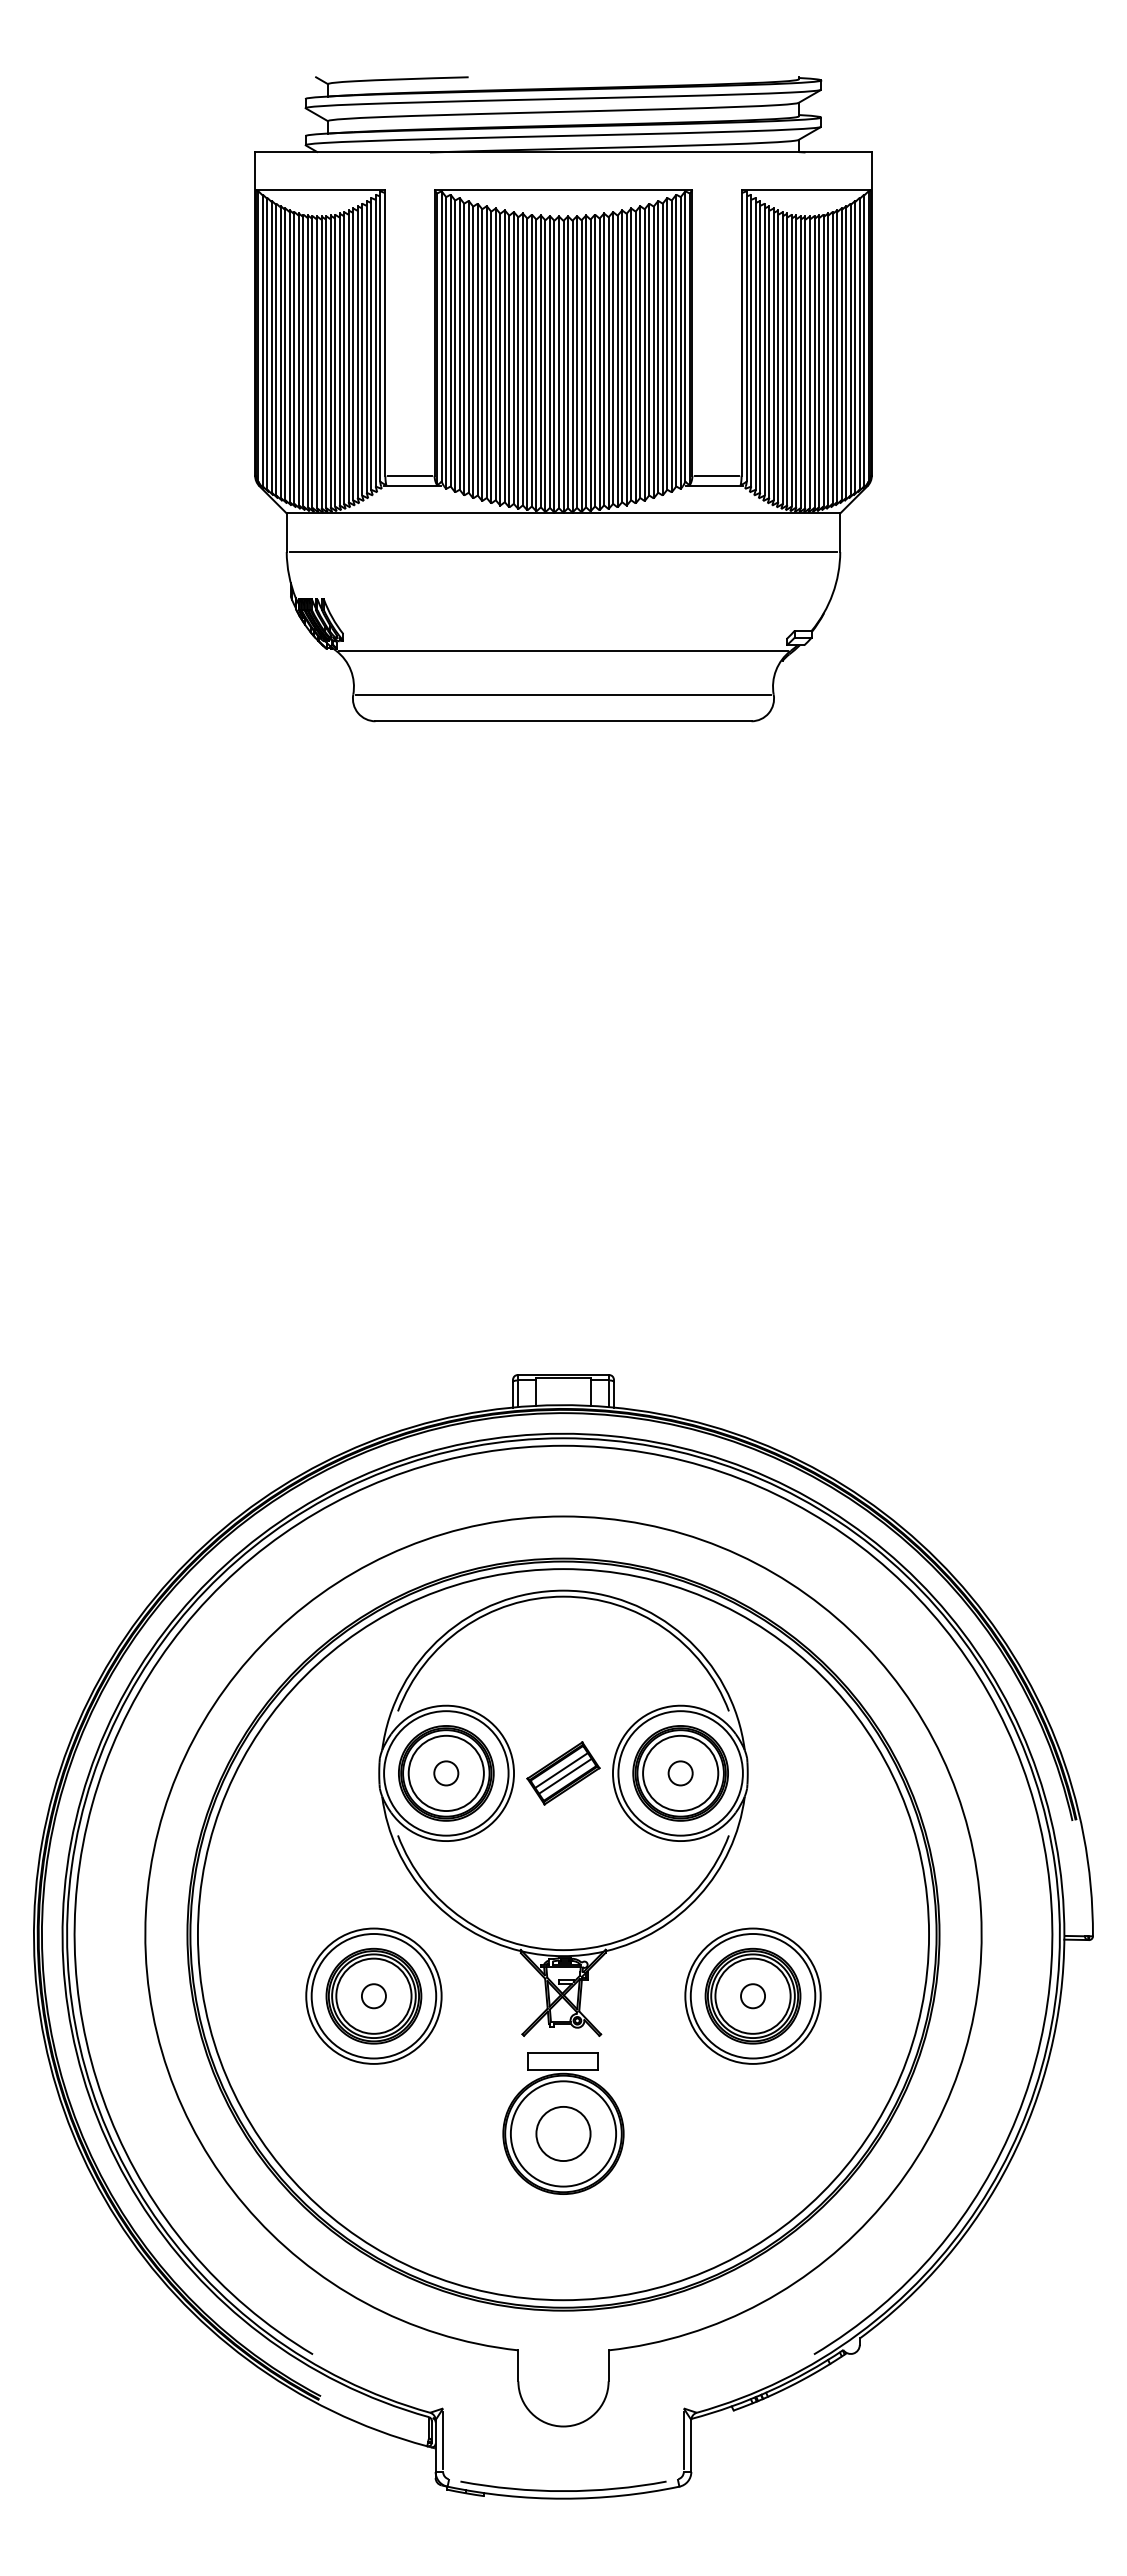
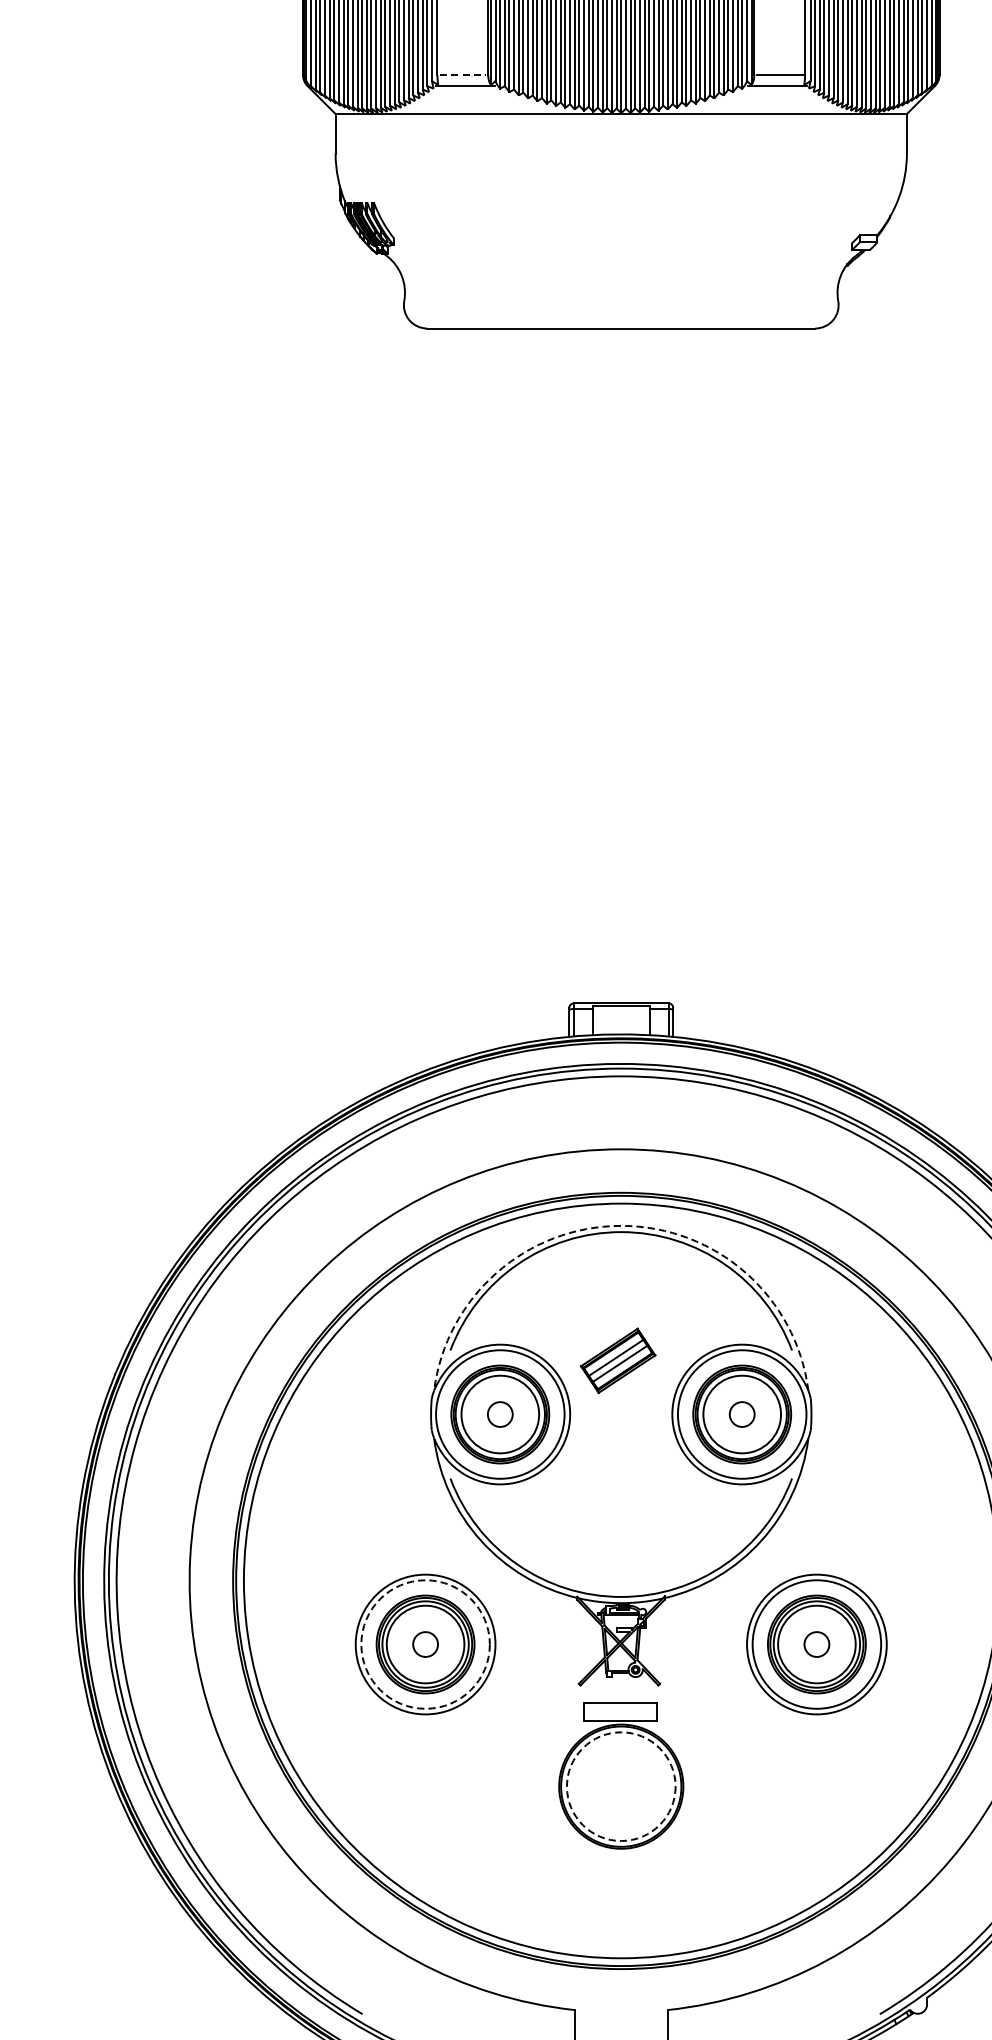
line: (410, 475) -> (463, 74), solid -> dashed
line: (563, 552) -> (621, 154), removed
line: (563, 650) -> (621, 255), removed
line: (563, 694) -> (621, 300), removed
arc: (563, 1590) -> (621, 1225), solid -> dashed
part: (563, 1773) -> (618, 1360), moved
circle: (373, 1995) -> (425, 1643), solid -> dashed
circle: (563, 2133) -> (621, 1786), removed
circle: (563, 2133) -> (621, 1786), solid -> dashed

